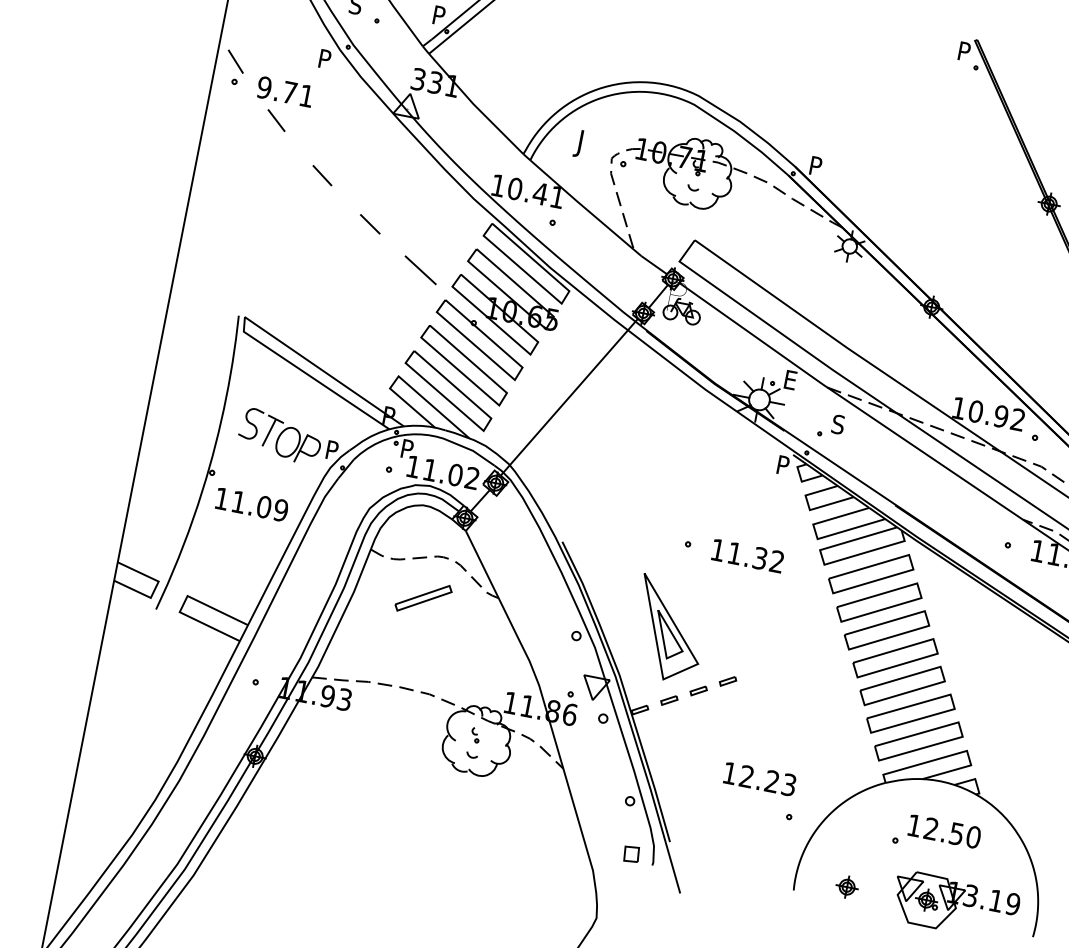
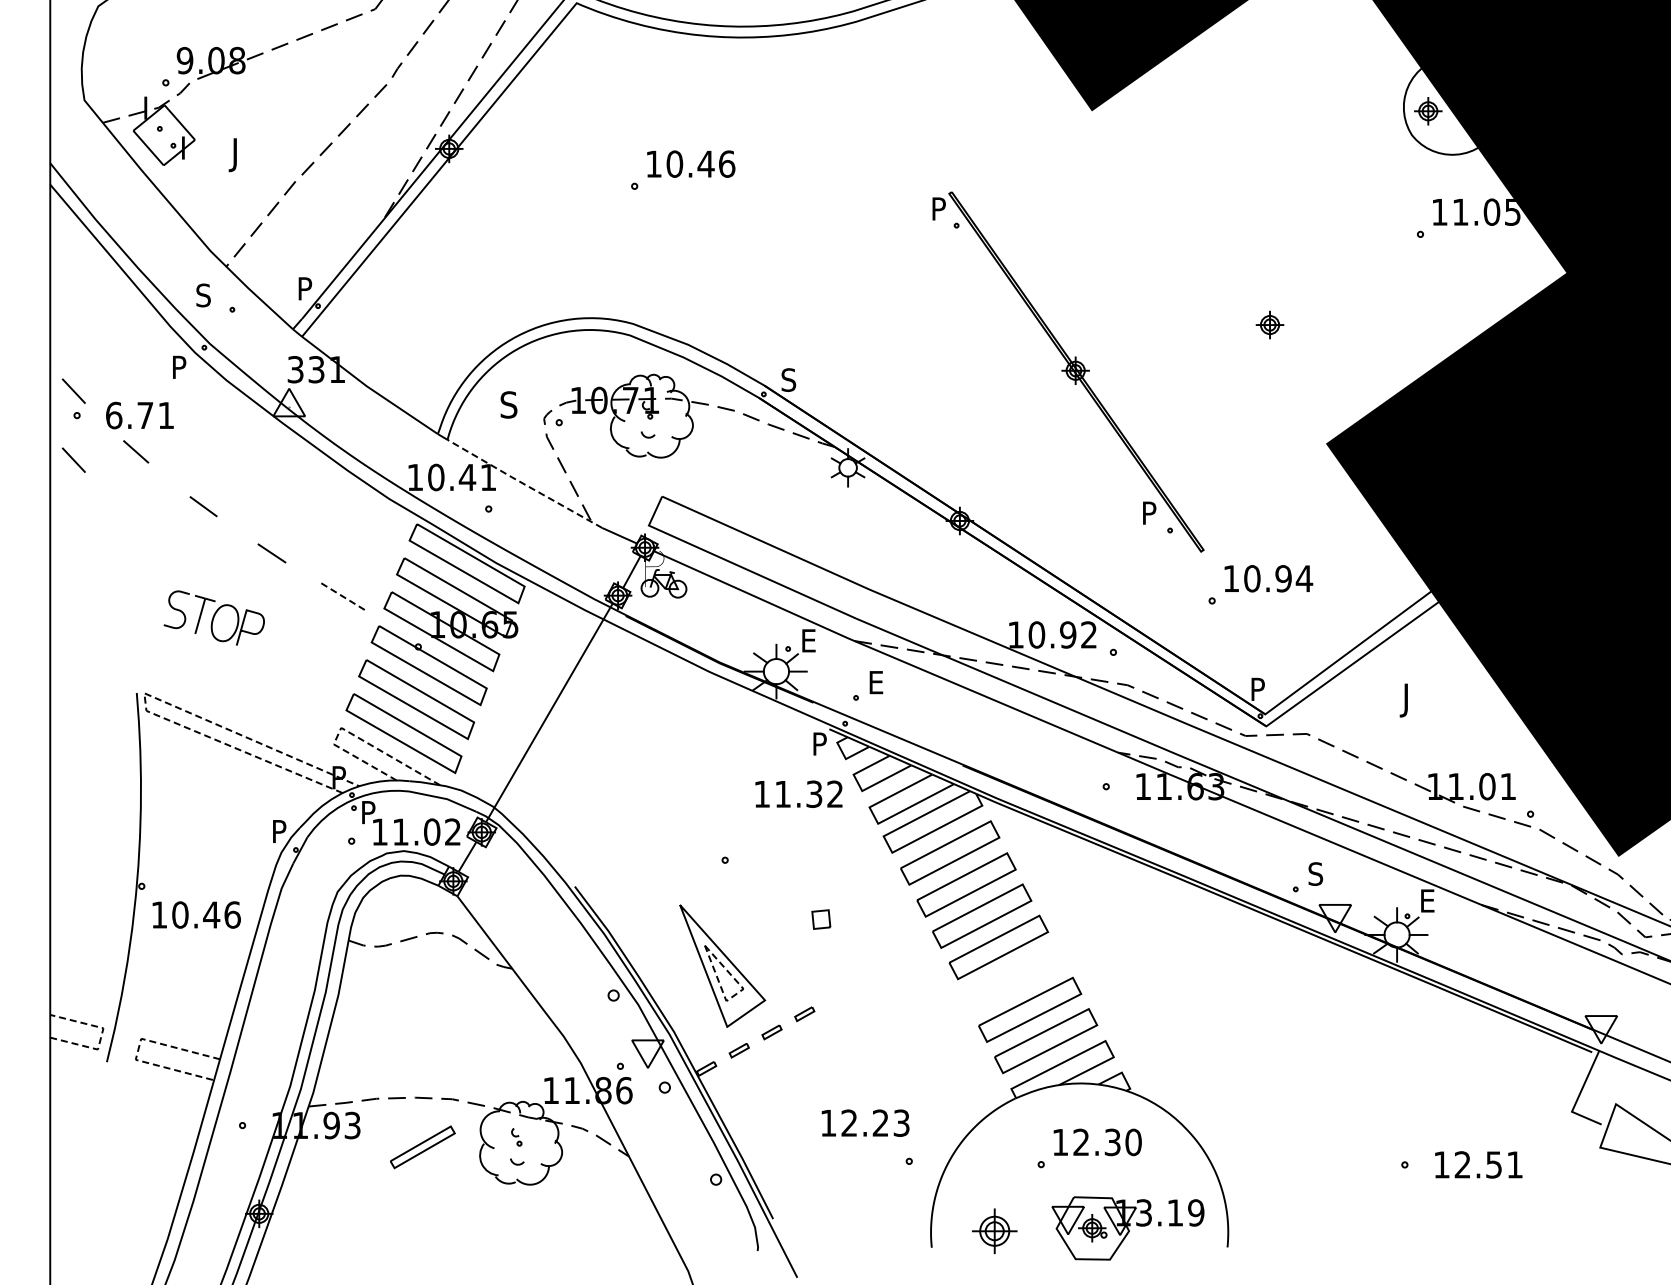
text: (264, 87) -> (113, 415), 9.71 -> 6.71
line: (224, 116) -> (73, 459), added
text: (582, 144) -> (506, 408), J -> S
text: (815, 165) -> (788, 379), P -> S
line: (585, 208) -> (524, 484), solid -> dashed
line: (420, 270) -> (342, 596), solid -> dashed
line: (245, 317) -> (145, 693), solid -> dashed
line: (405, 382) -> (350, 733), solid -> dashed
text: (837, 424) -> (875, 682), S -> E
part: (279, 435) -> (213, 617), moved
text: (260, 505) -> (206, 914), 11.09 -> 10.46
text: (747, 555) -> (798, 793), moved
line: (155, 587) -> (101, 1036), solid -> dashed
part: (423, 598) -> (422, 1147), moved
line: (183, 604) -> (138, 1049), solid -> dashed
line: (674, 655) -> (734, 995), solid -> dashed
part: (902, 685) -> (1013, 978), removed
text: (956, 833) -> (1112, 1141), 12.50 -> 12.30
part: (631, 854) -> (821, 919), moved
part: (847, 887) -> (994, 1231), size x1.6

